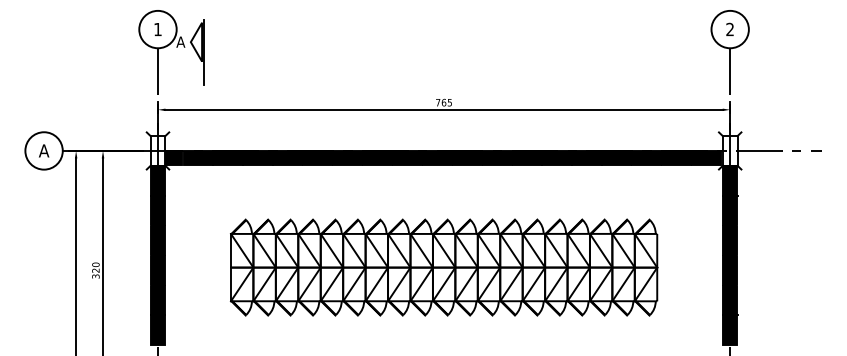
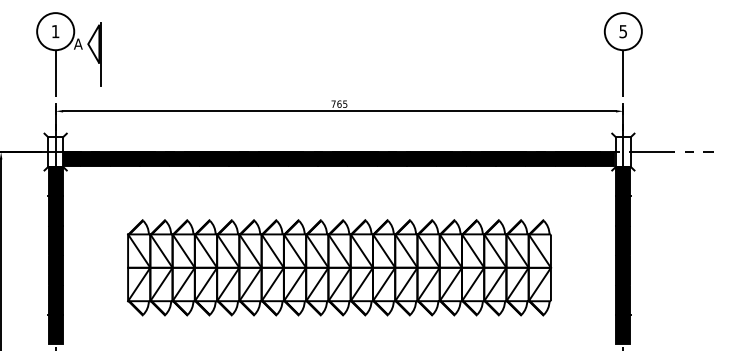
text: (729, 29) -> (622, 31), 2 -> 5

